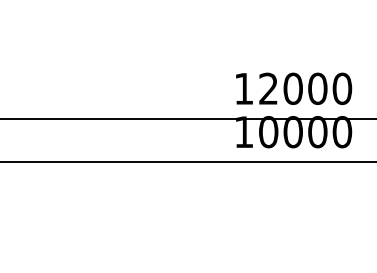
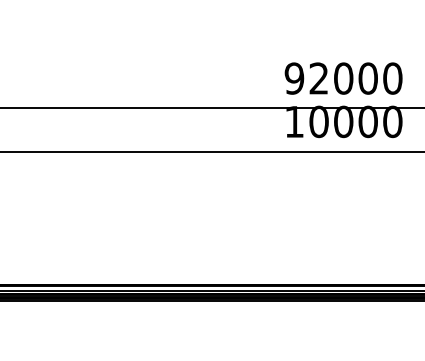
text: (244, 88) -> (294, 78), 12000 -> 92000

